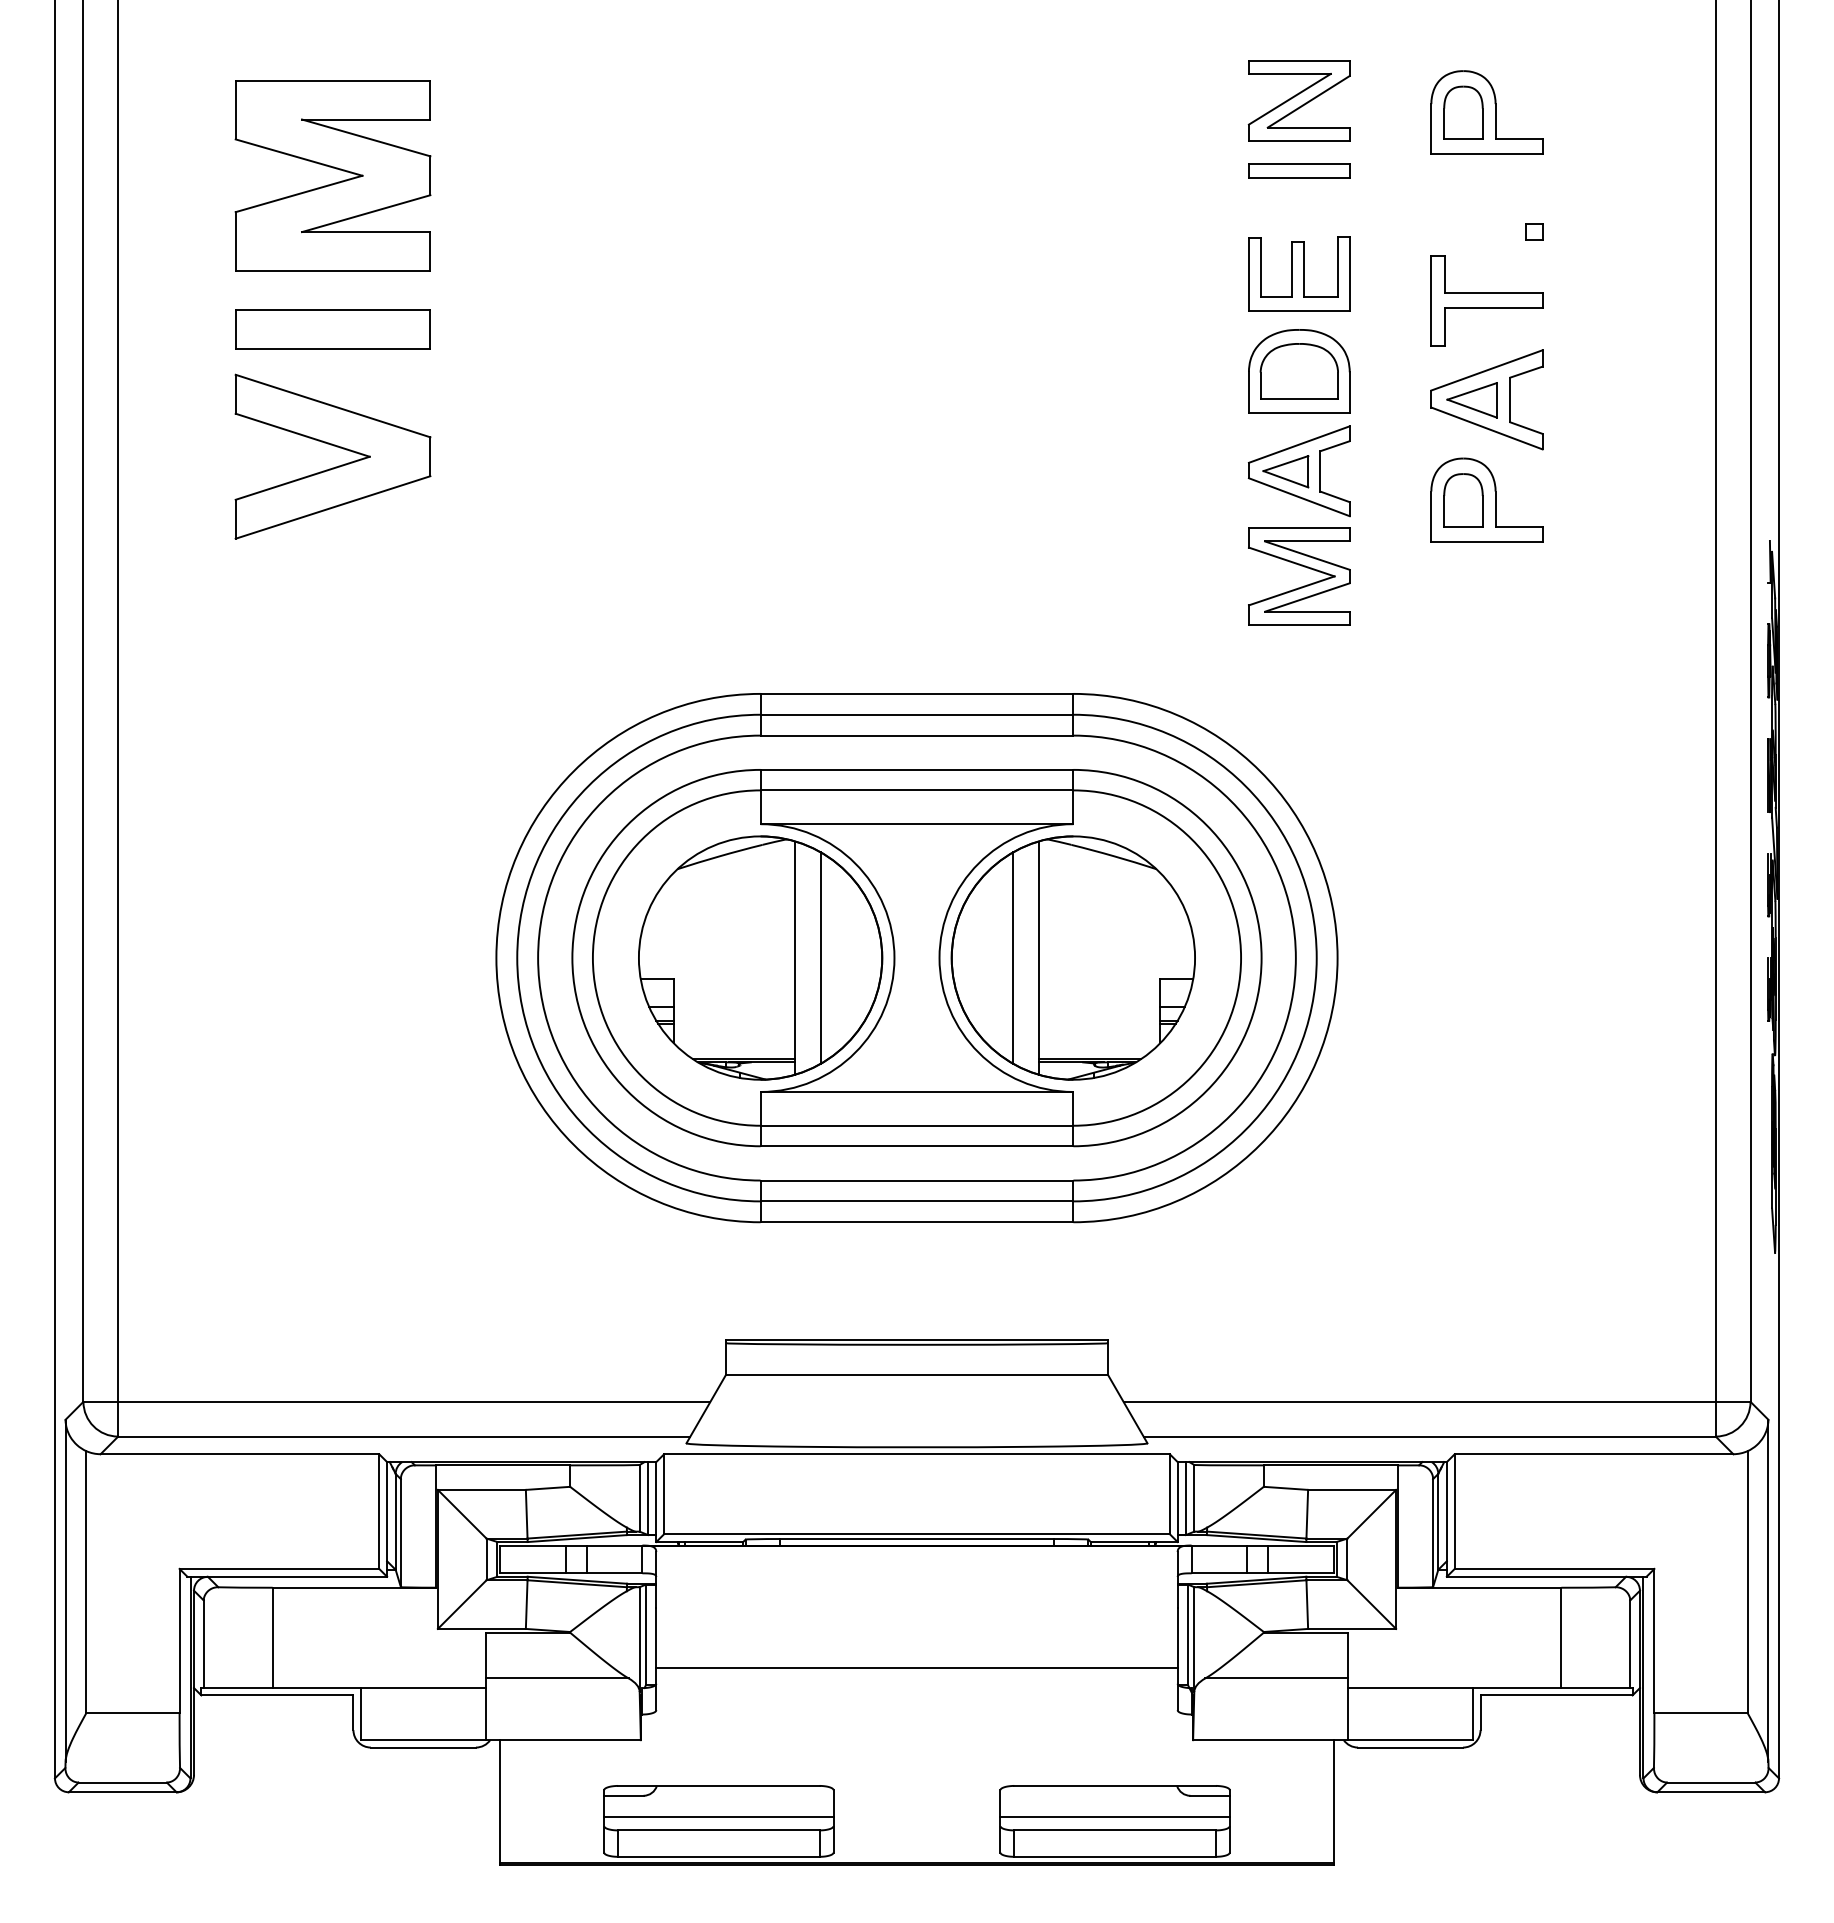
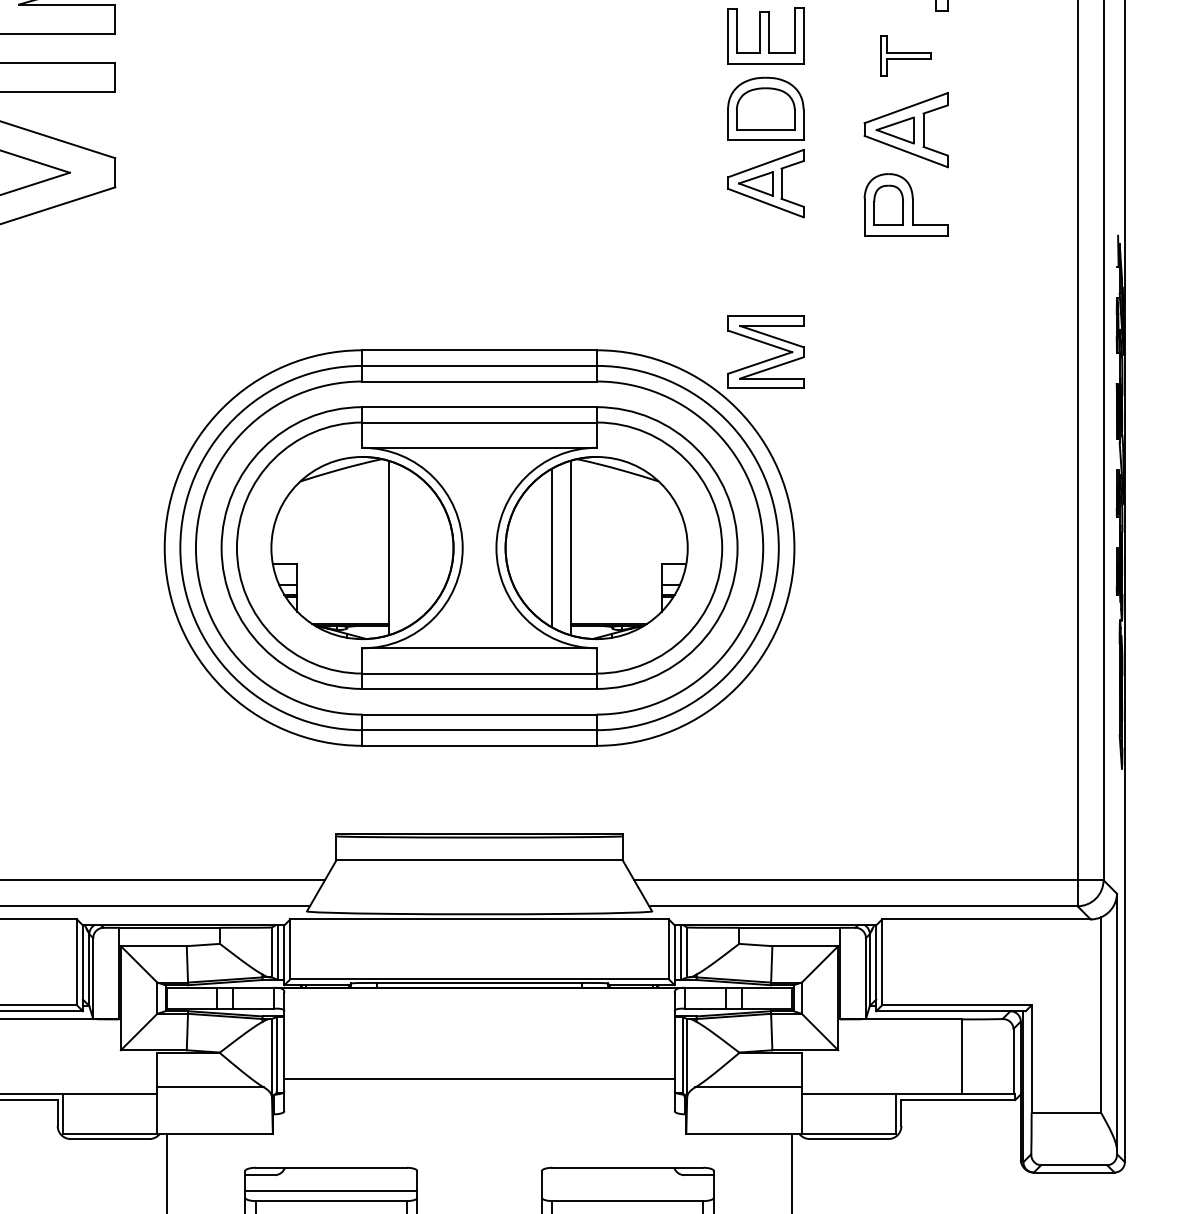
part: (1486, 300) -> (905, 55), size x0.6
part: (1301, 566) -> (767, 344), moved
line: (820, 957) -> (407, 547), removed
line: (1114, 1816) -> (627, 1190), removed

